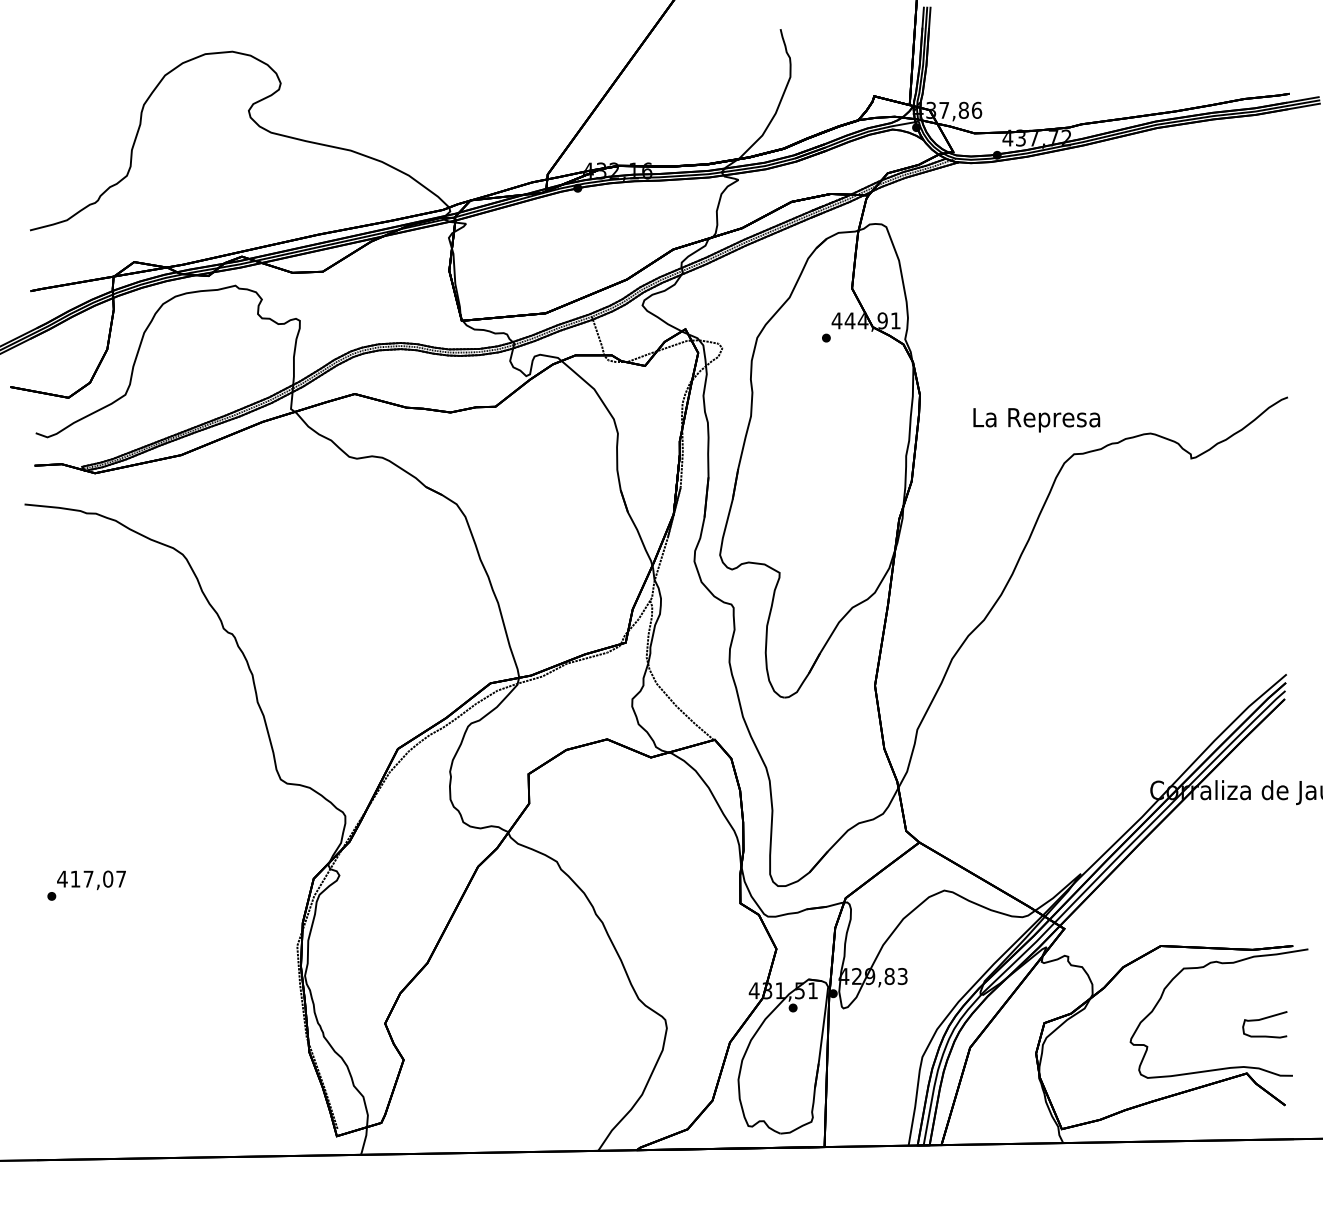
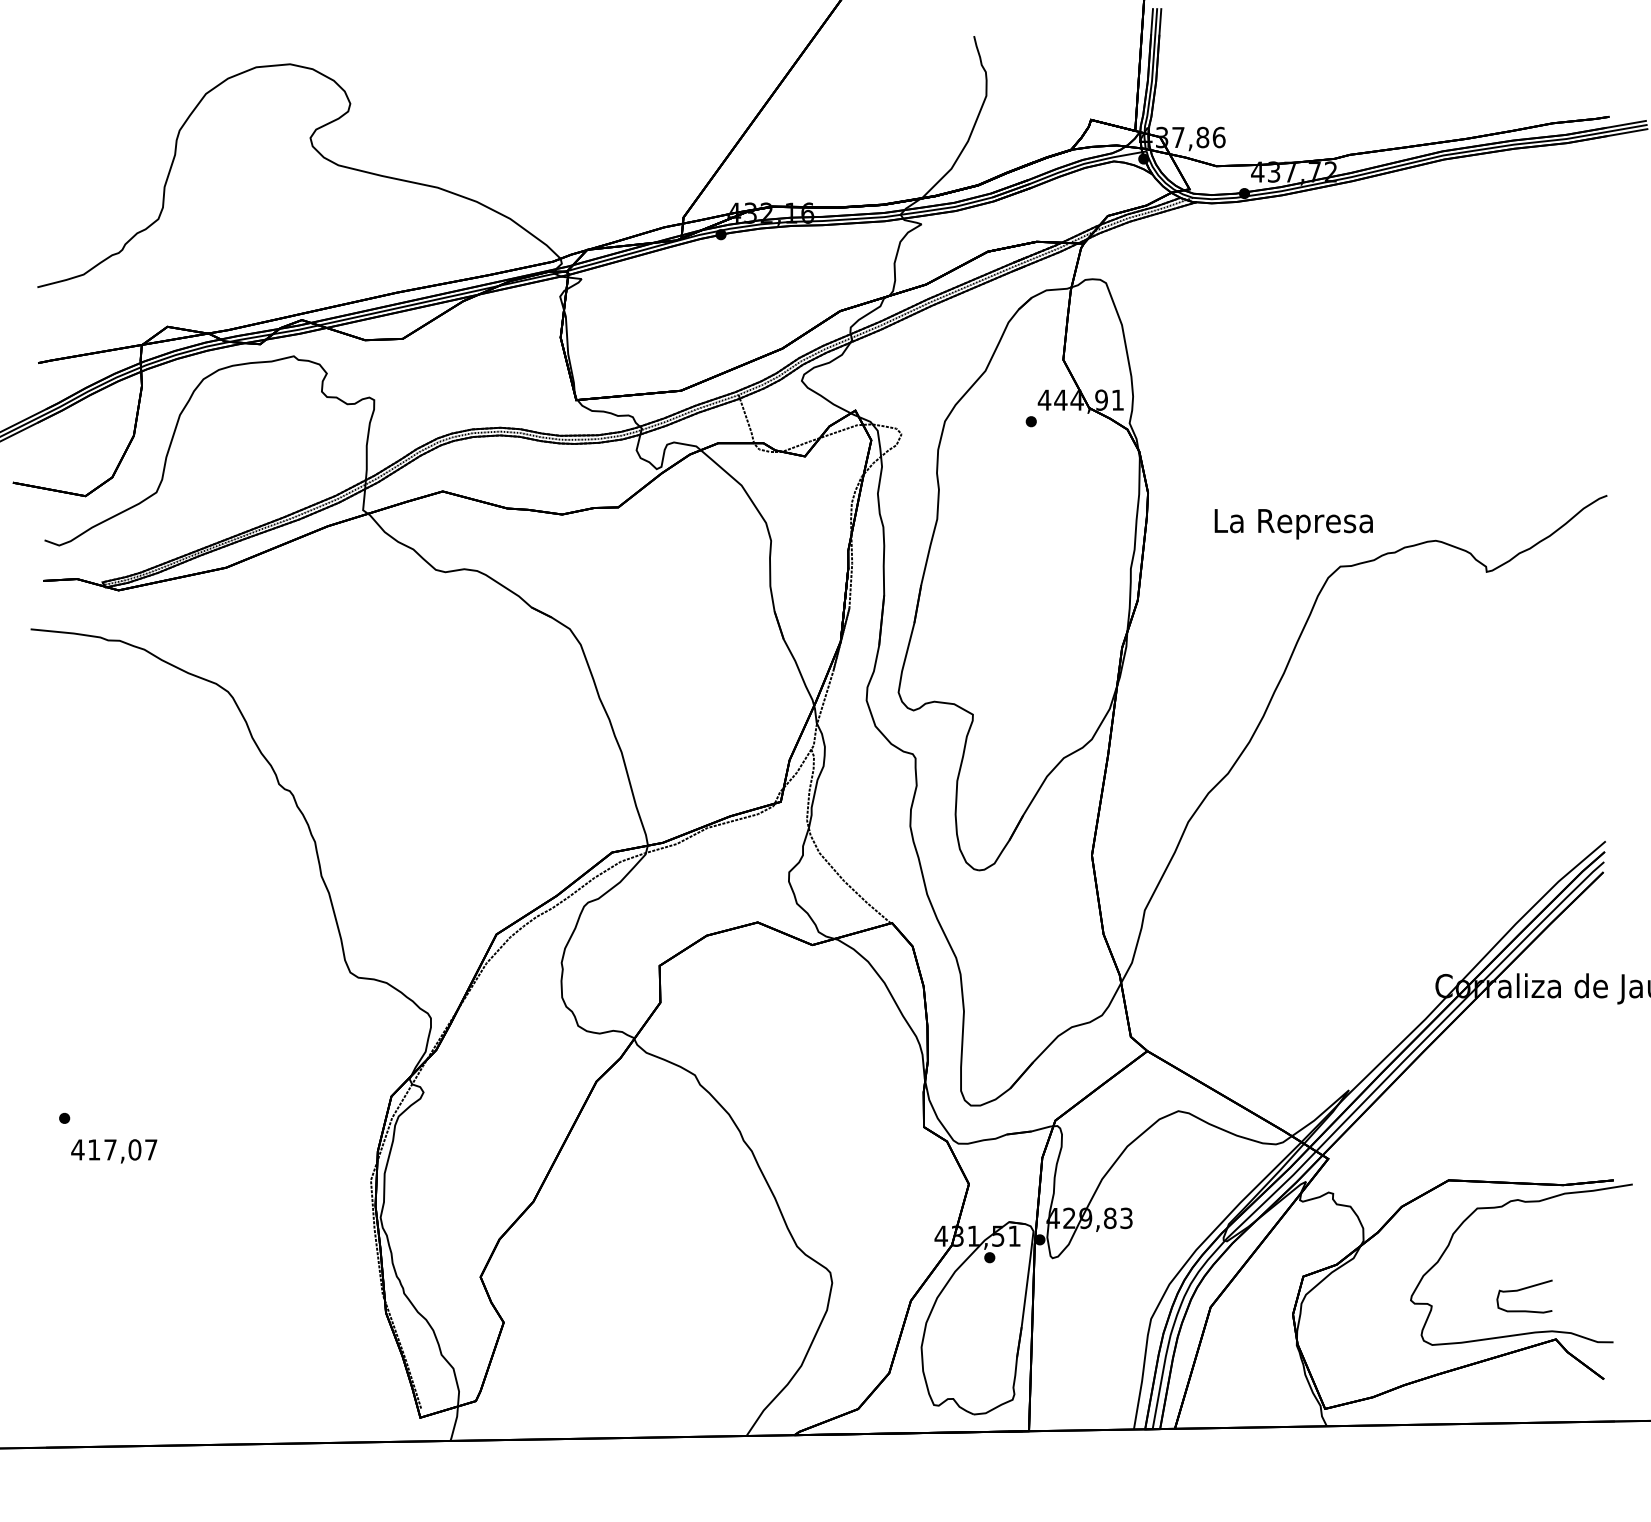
text: (91, 880) -> (114, 1151), moved
curve: (1263, 1019) -> (1522, 1290), moved

